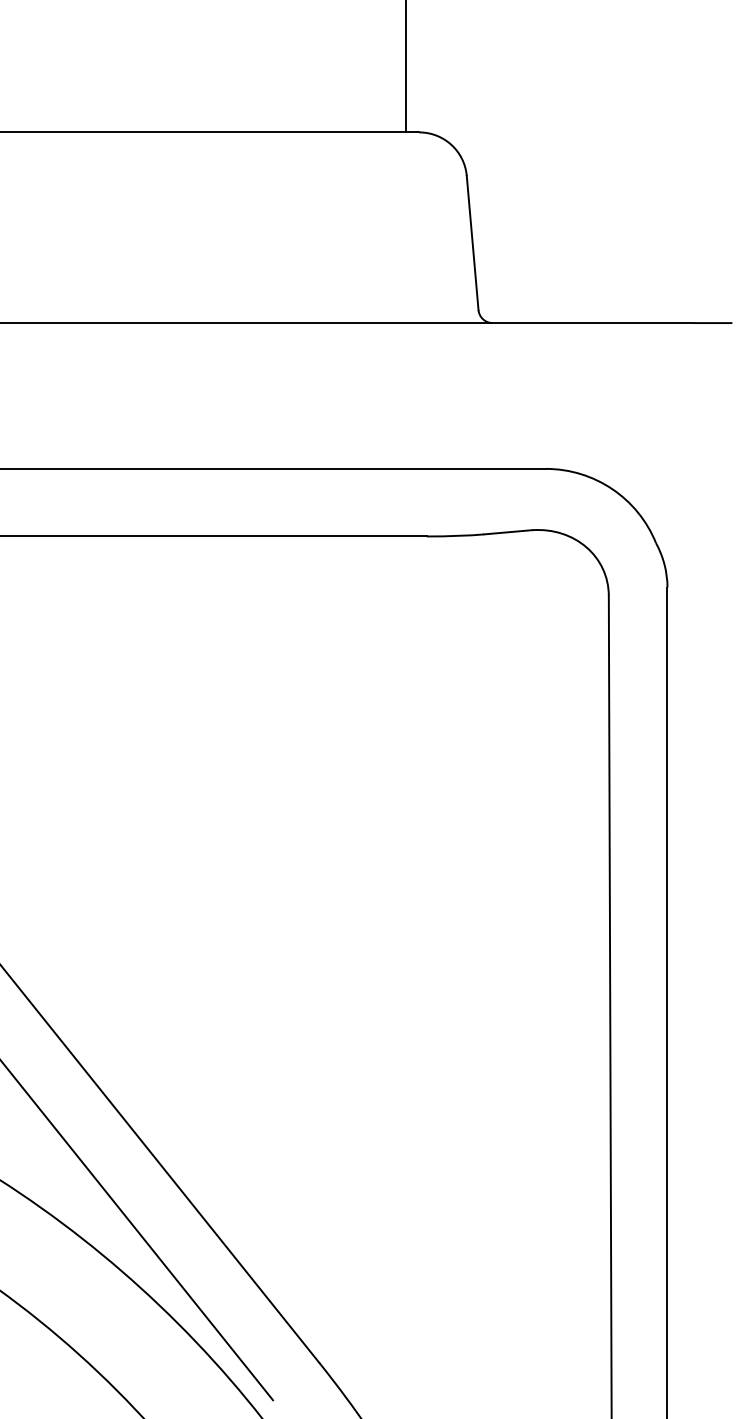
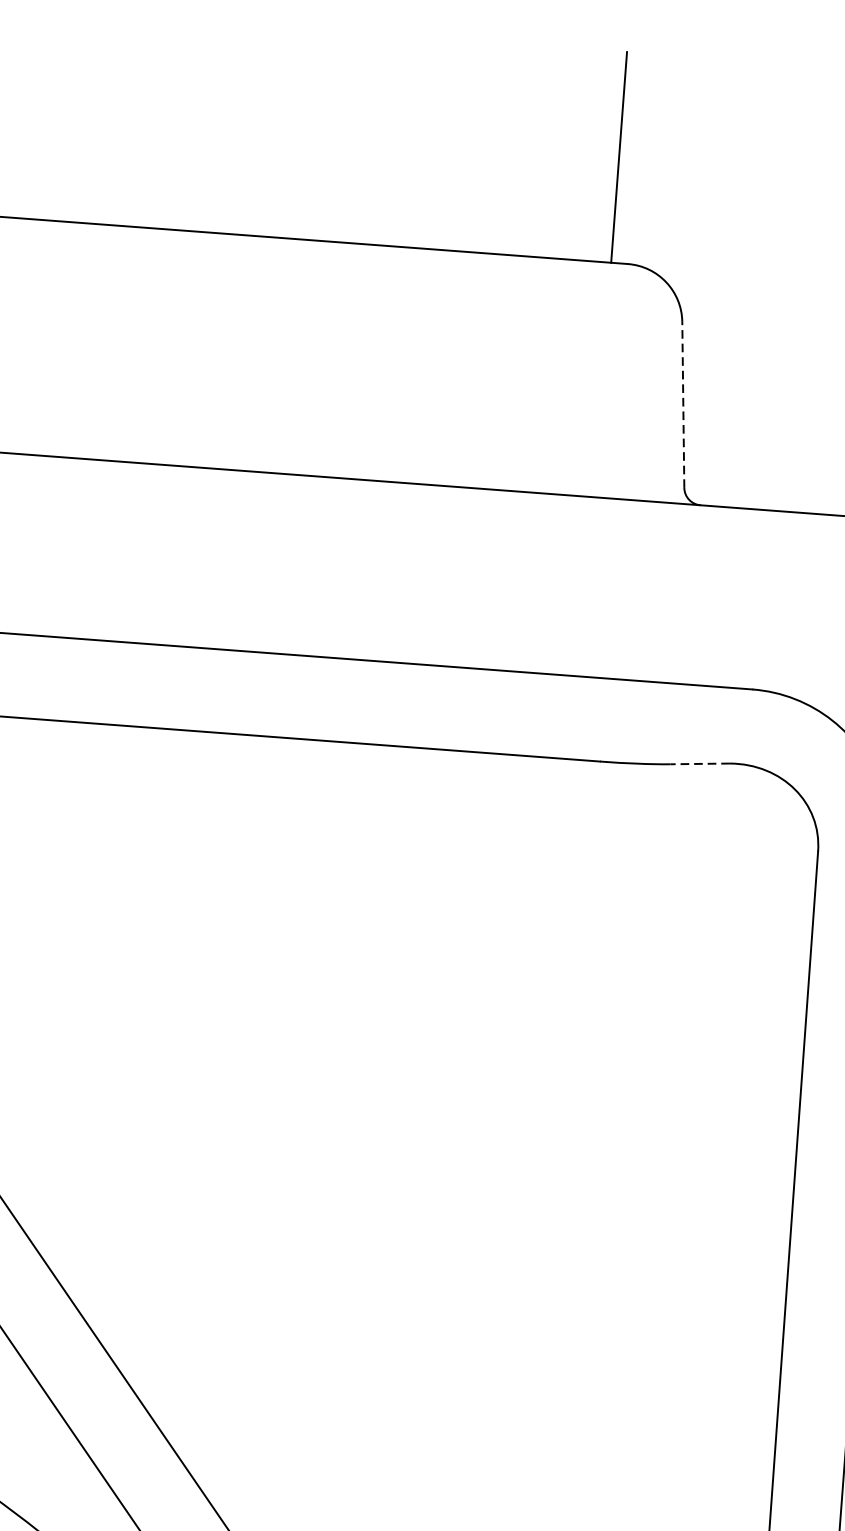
line: (472, 242) -> (683, 404), solid -> dashed
line: (507, 532) -> (699, 764), solid -> dashed

